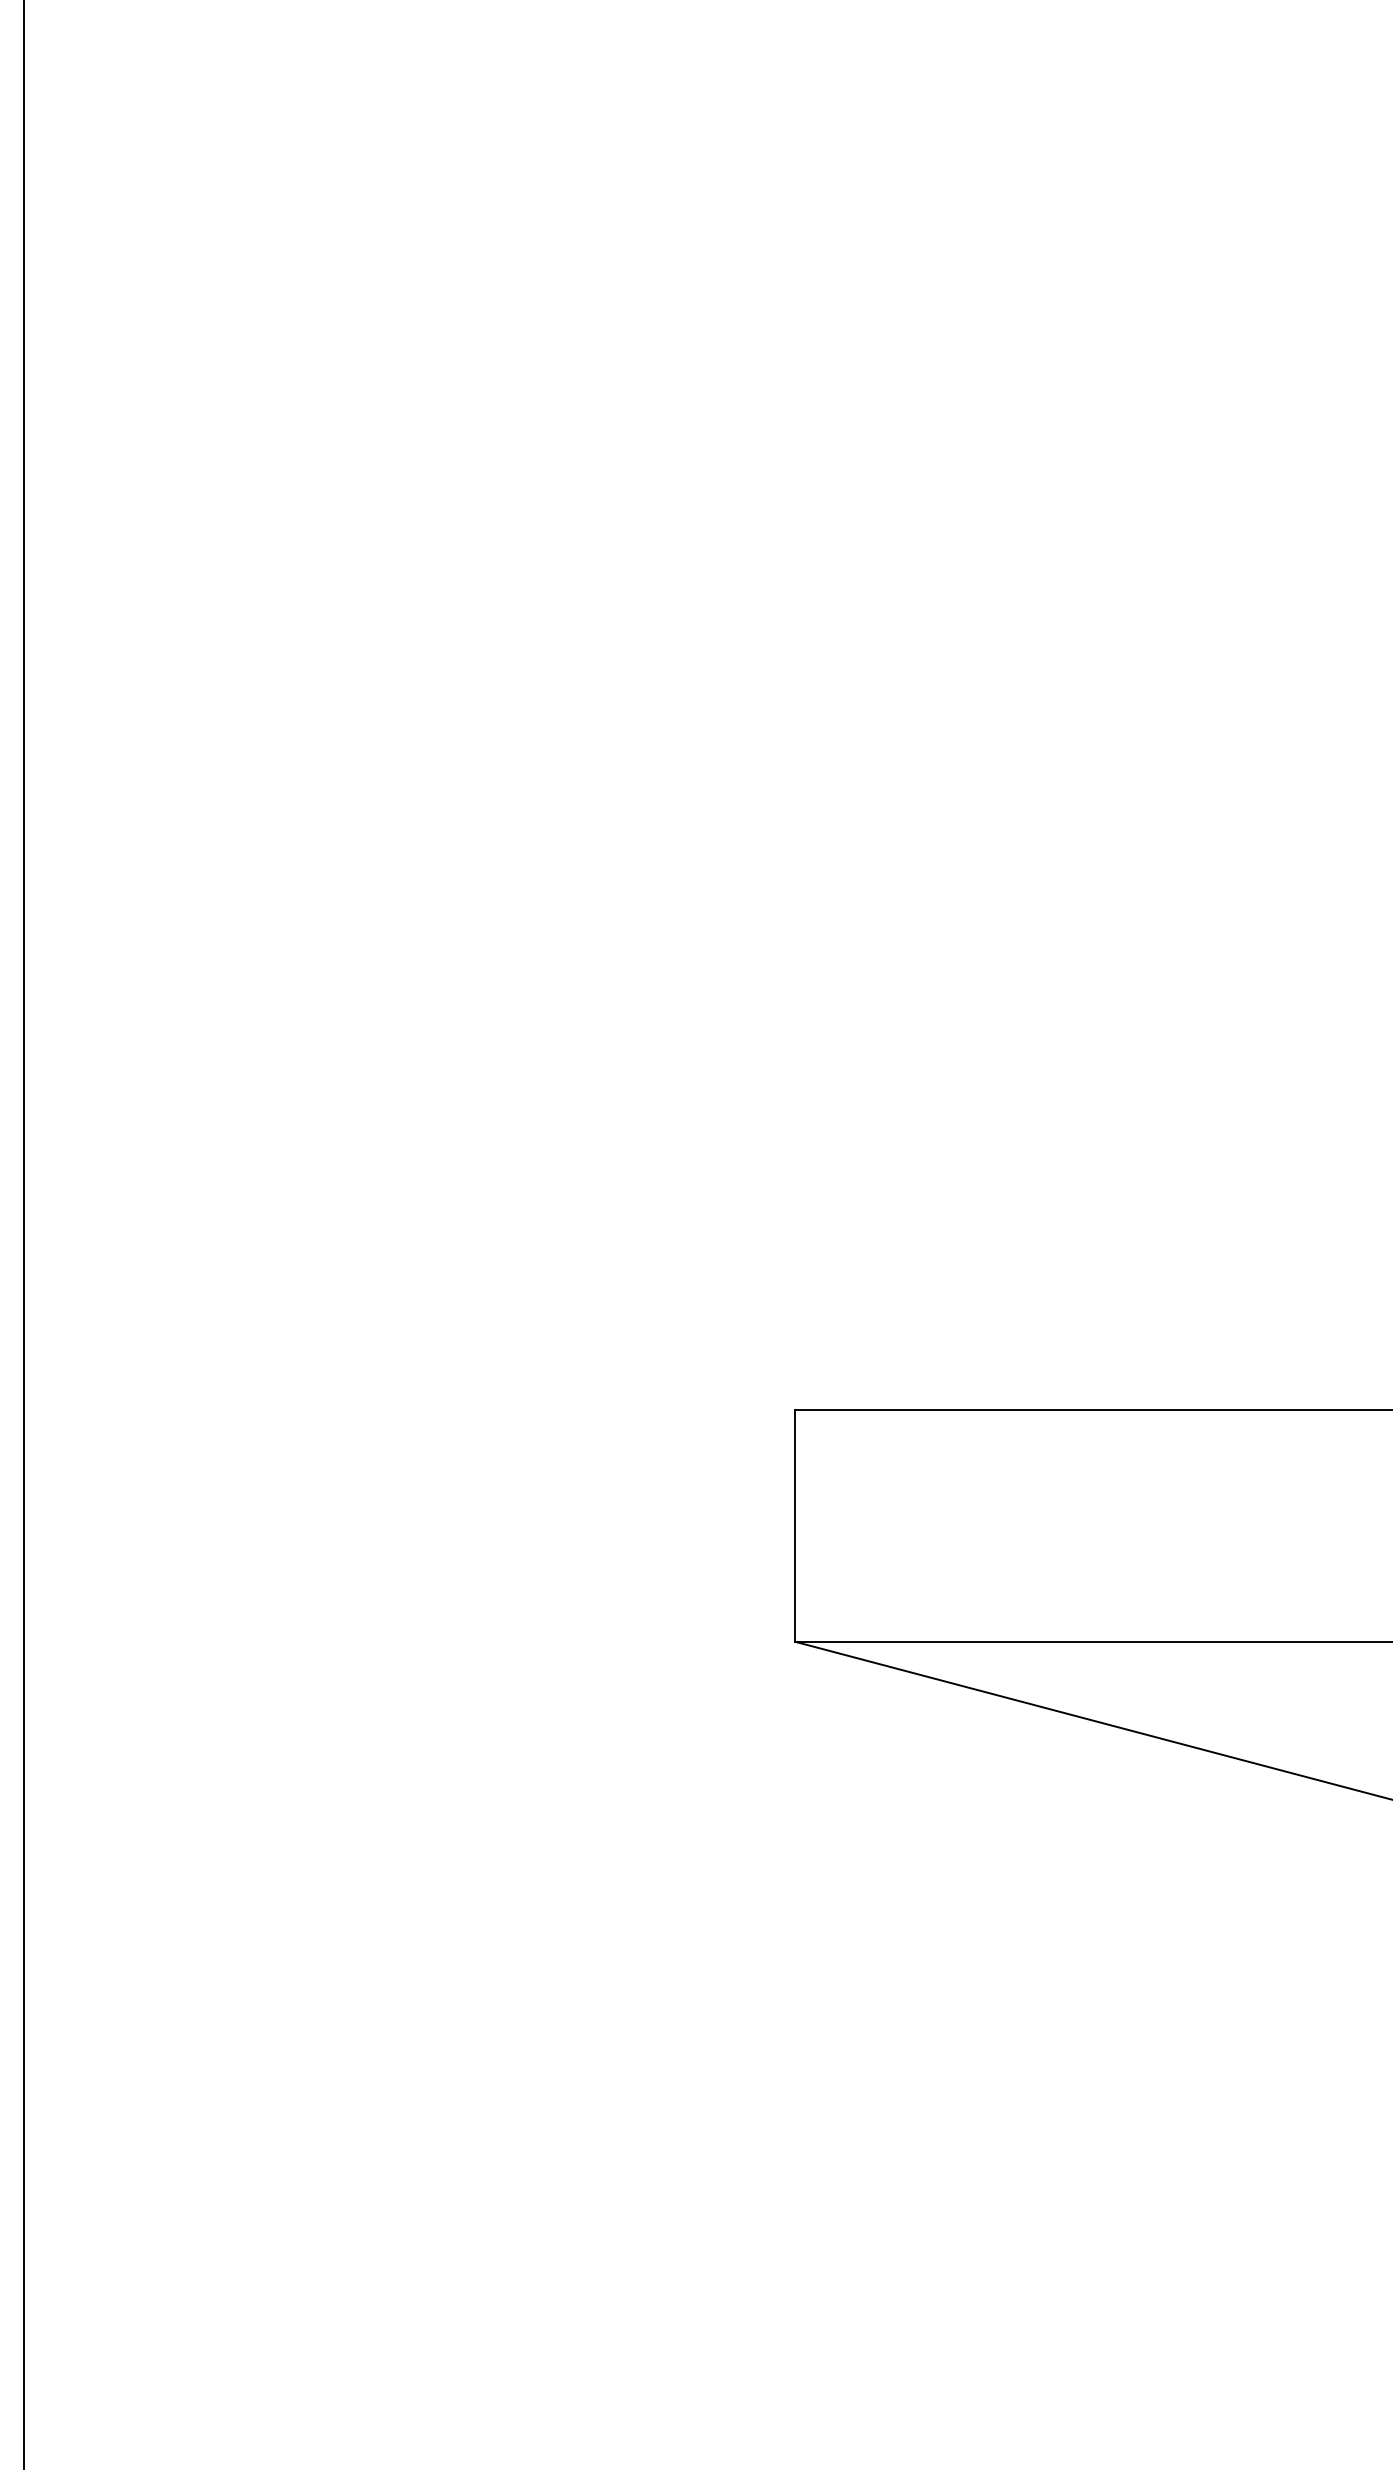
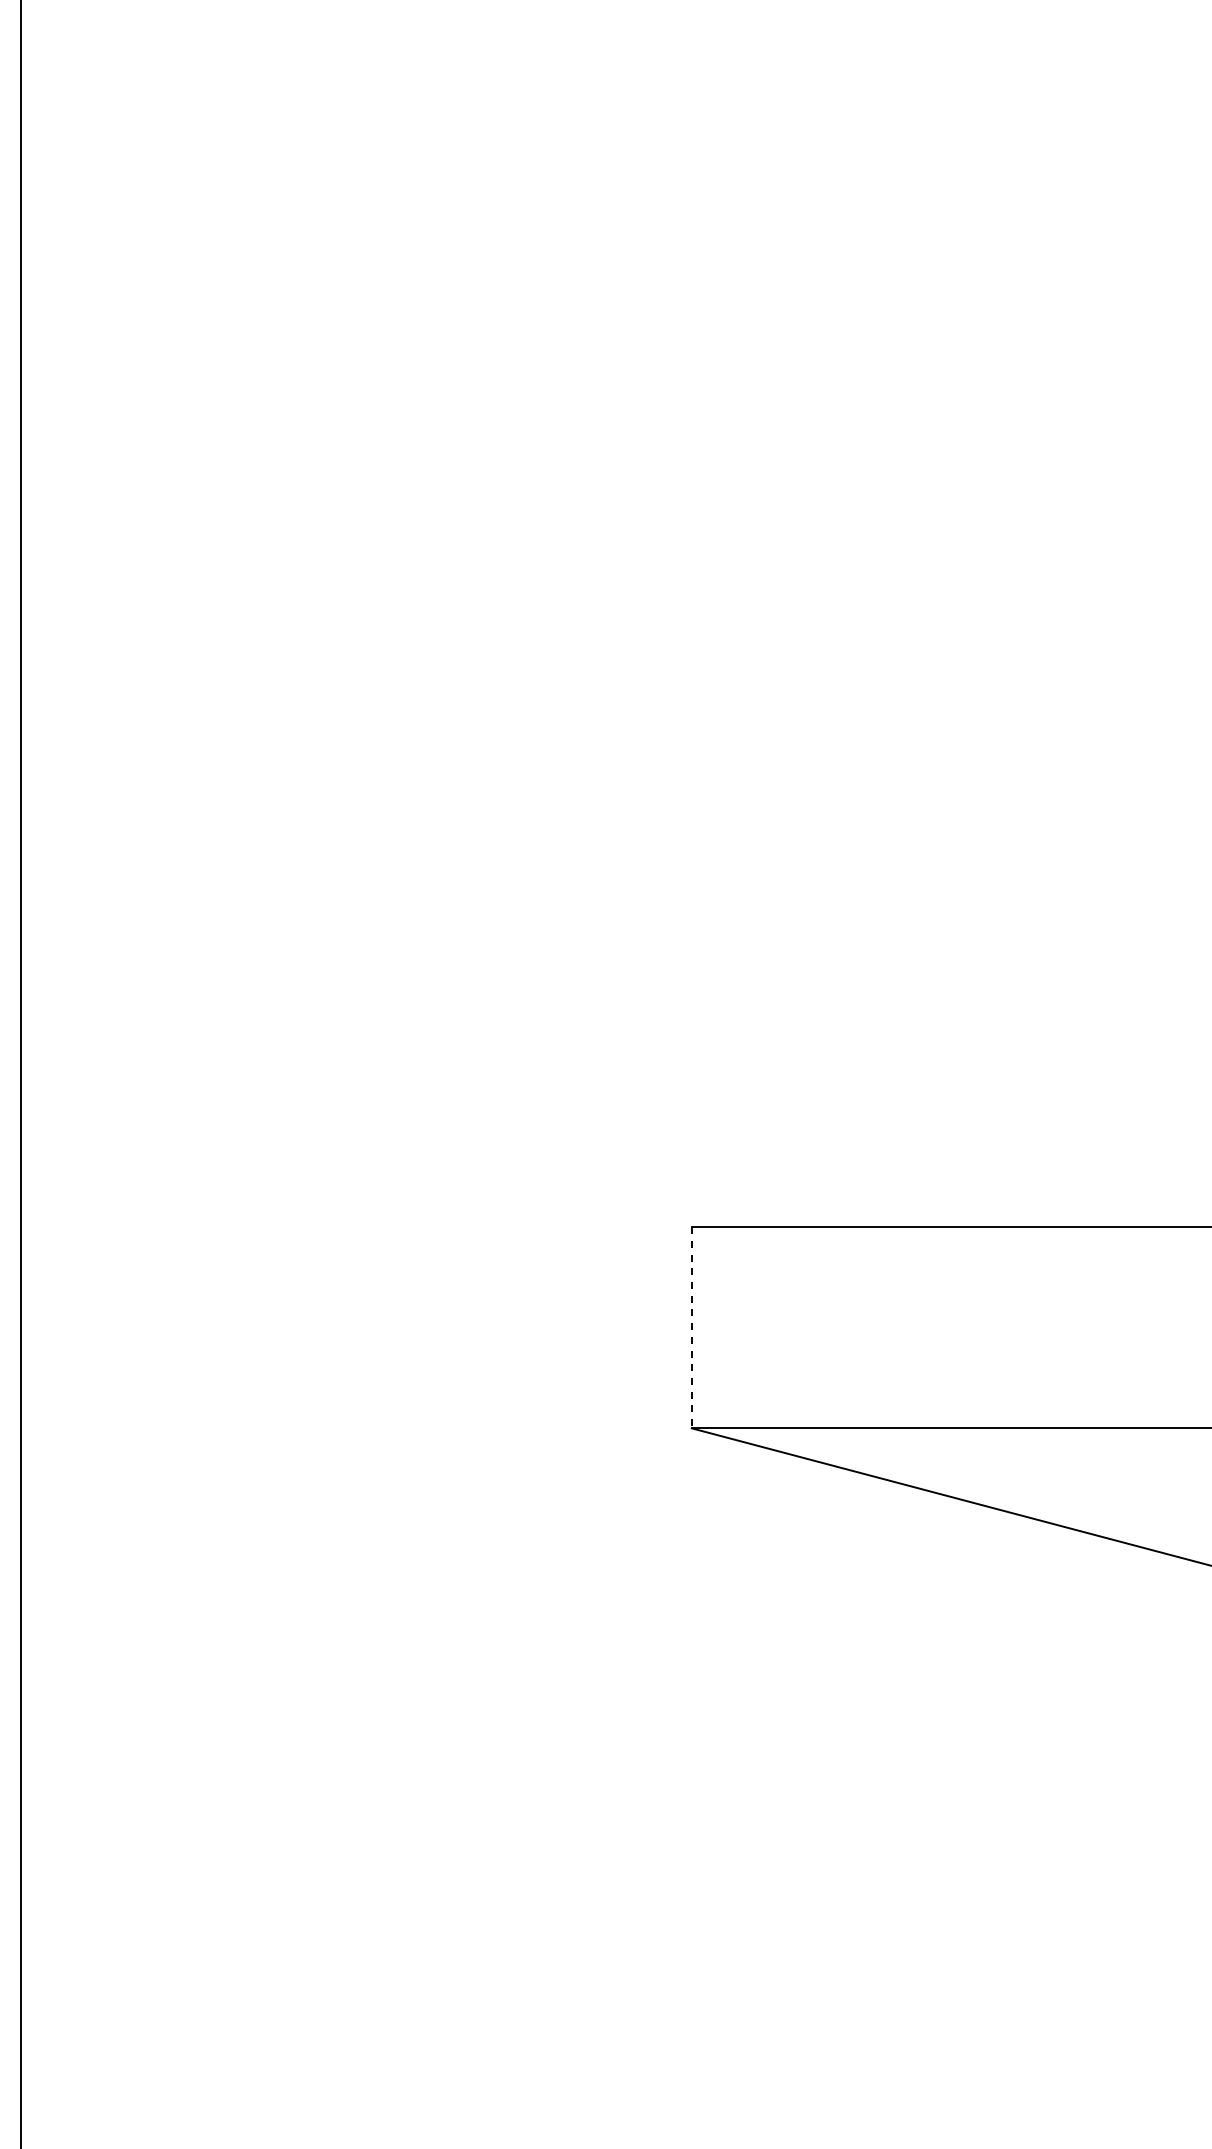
line: (794, 1525) -> (691, 1327), solid -> dashed

